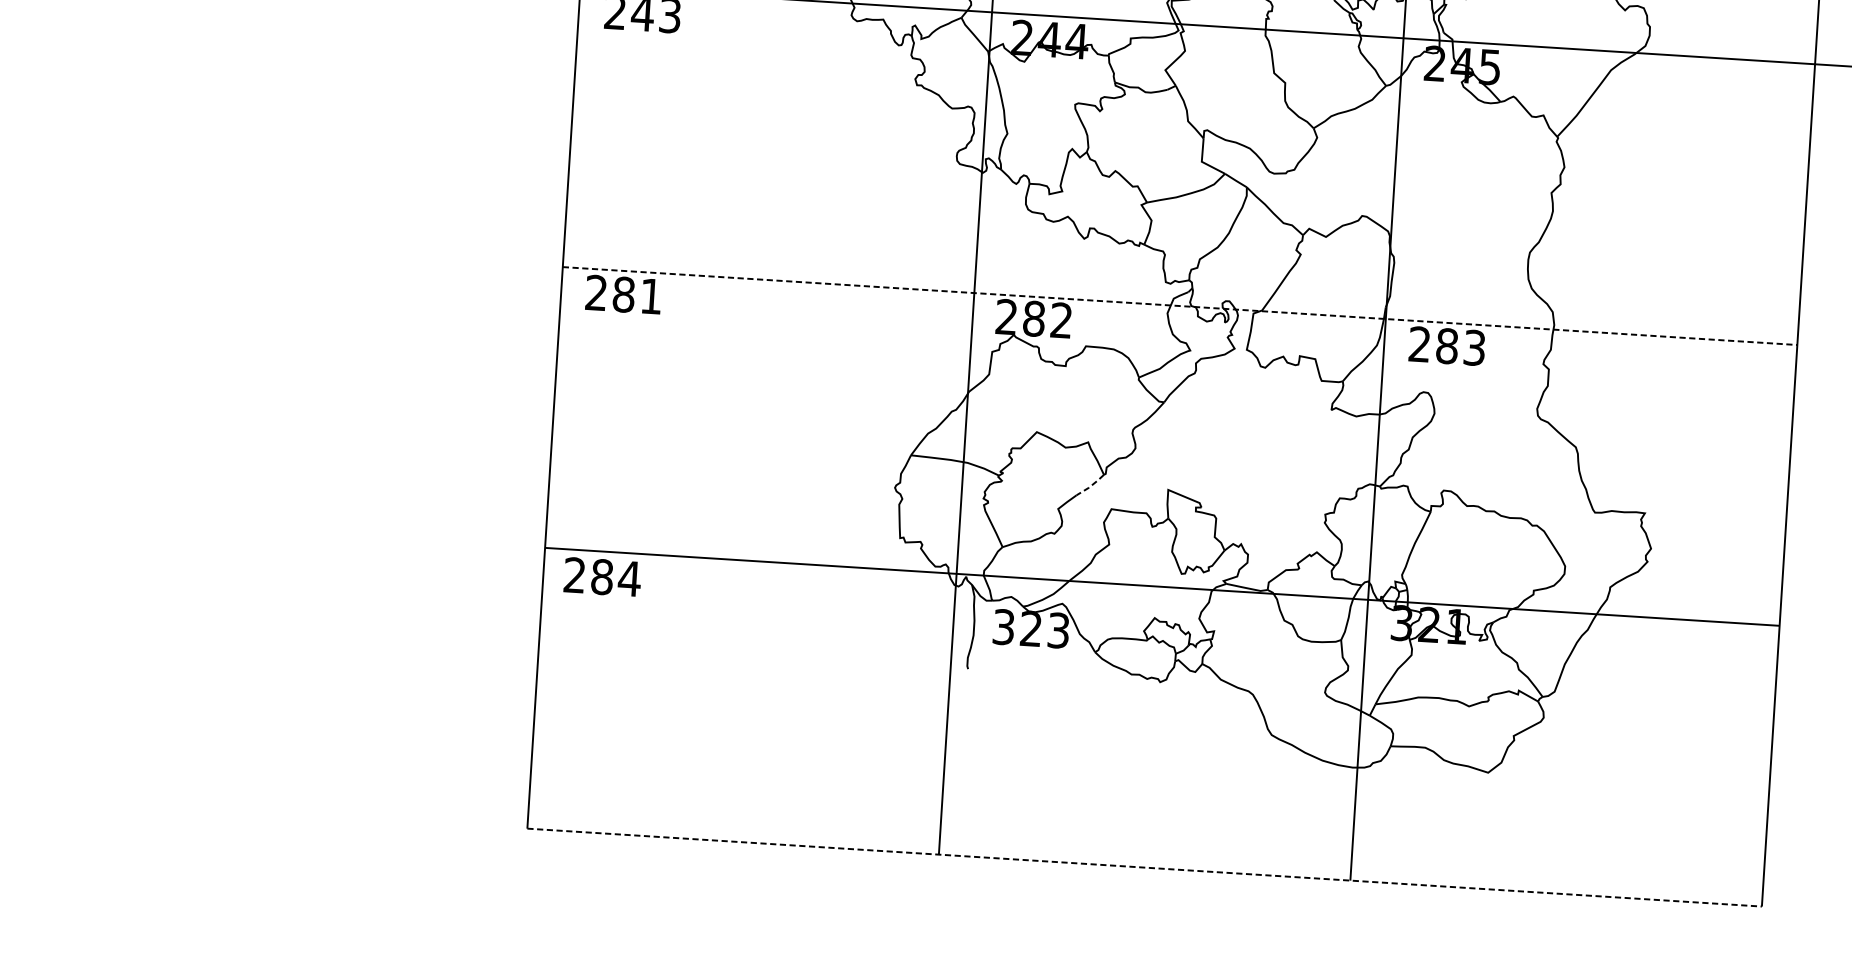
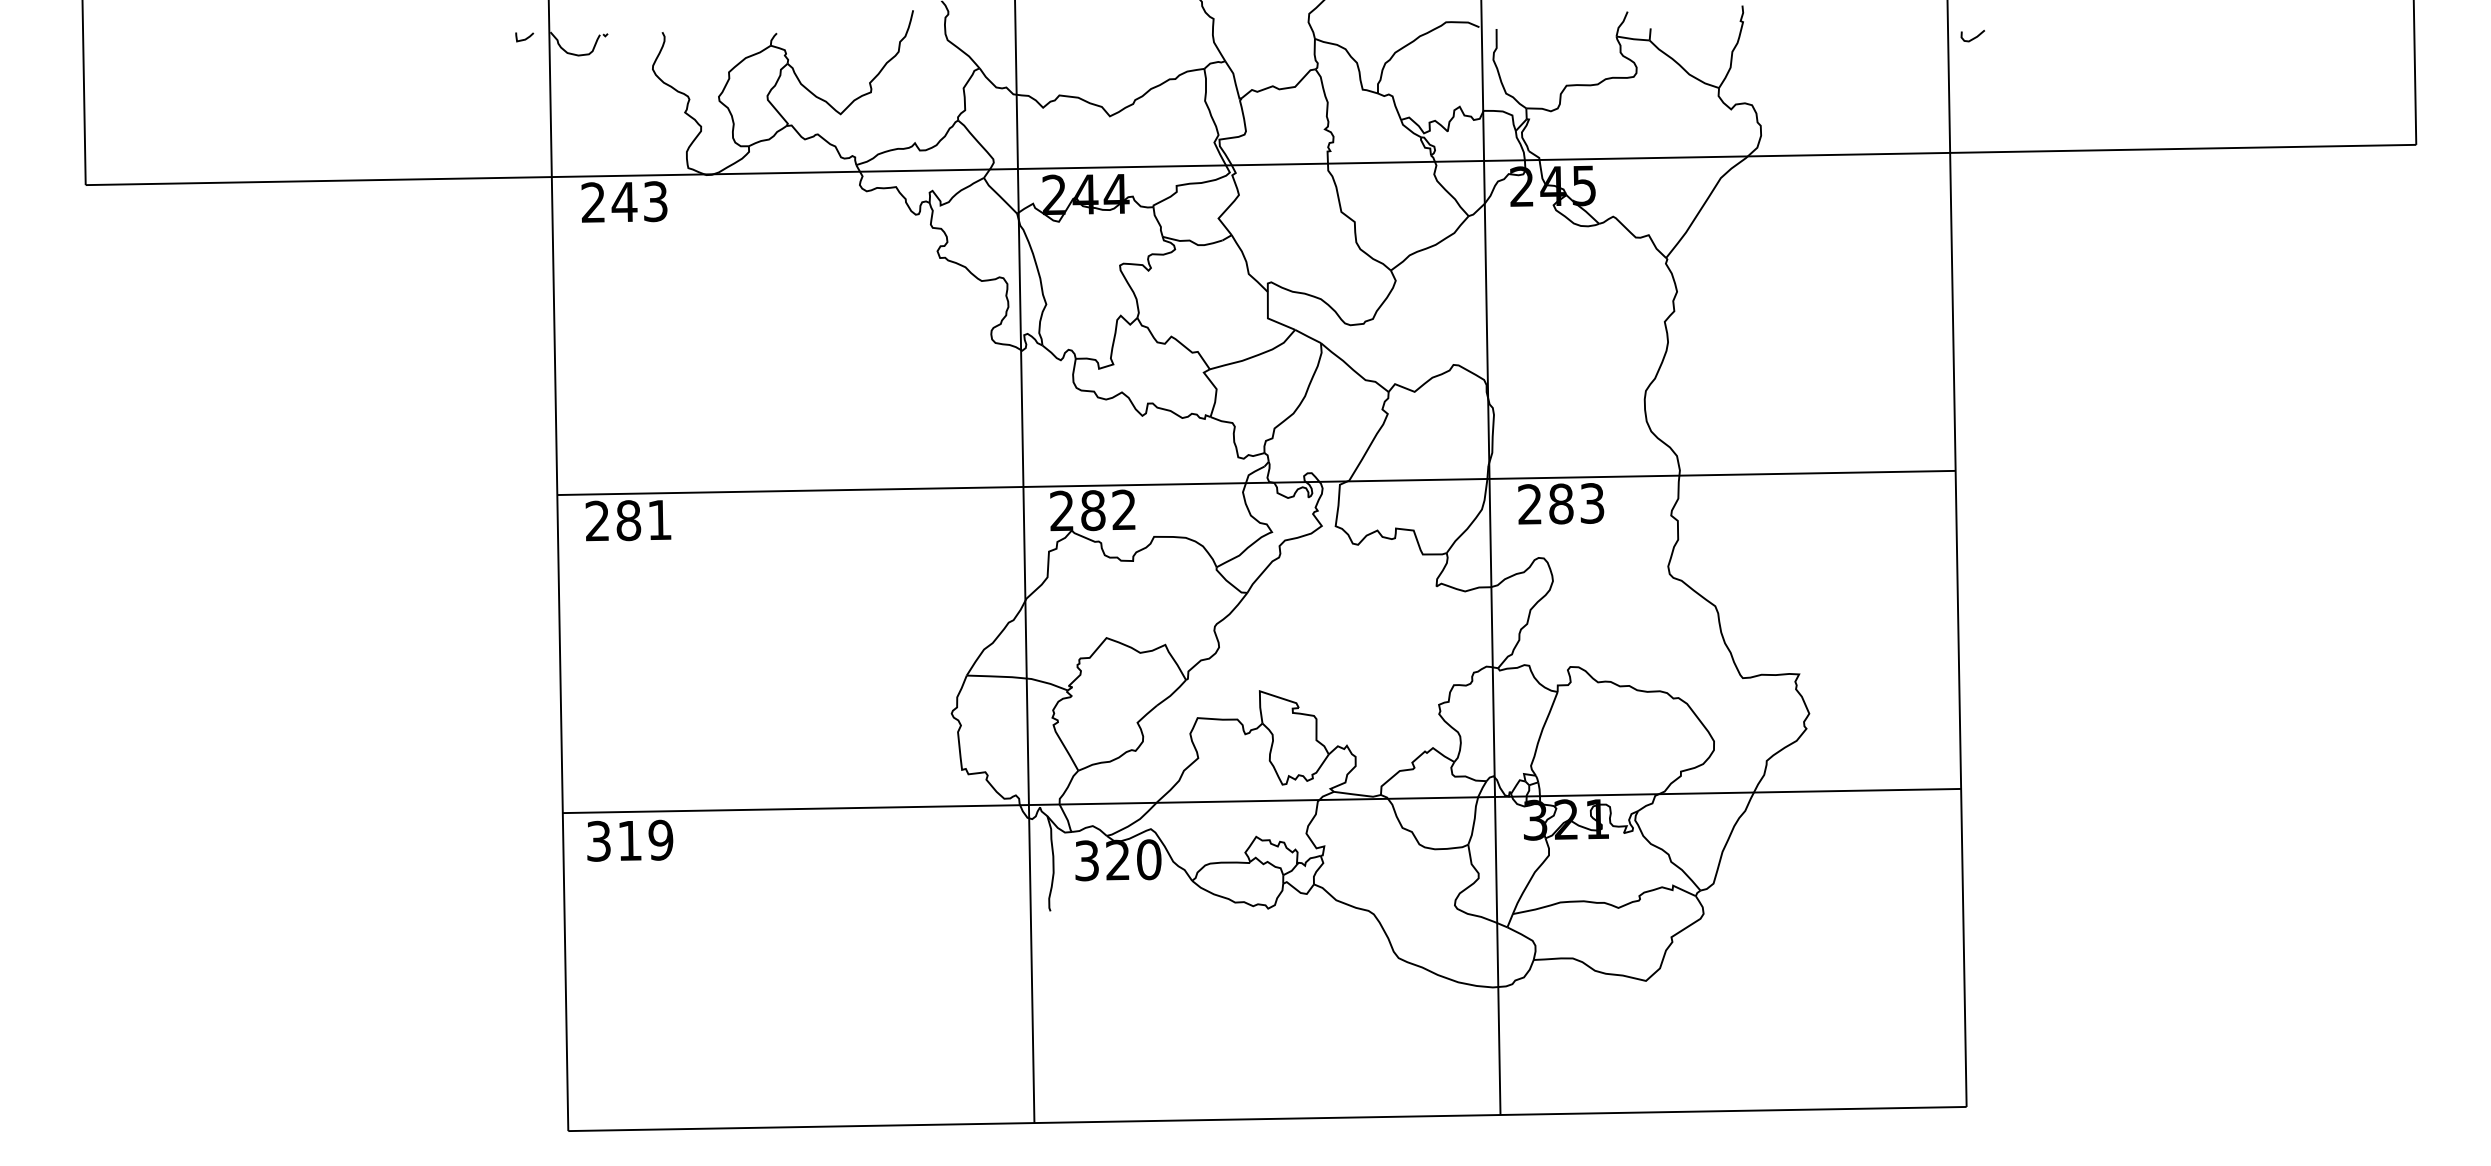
line: (1180, 305) -> (1256, 482), dashed -> solid
line: (1091, 486) -> (1172, 694), dashed -> solid
text: (602, 576) -> (630, 840), 284 -> 319
text: (1059, 630) -> (1149, 859), 323 -> 320
line: (1144, 868) -> (1267, 1119), dashed -> solid

